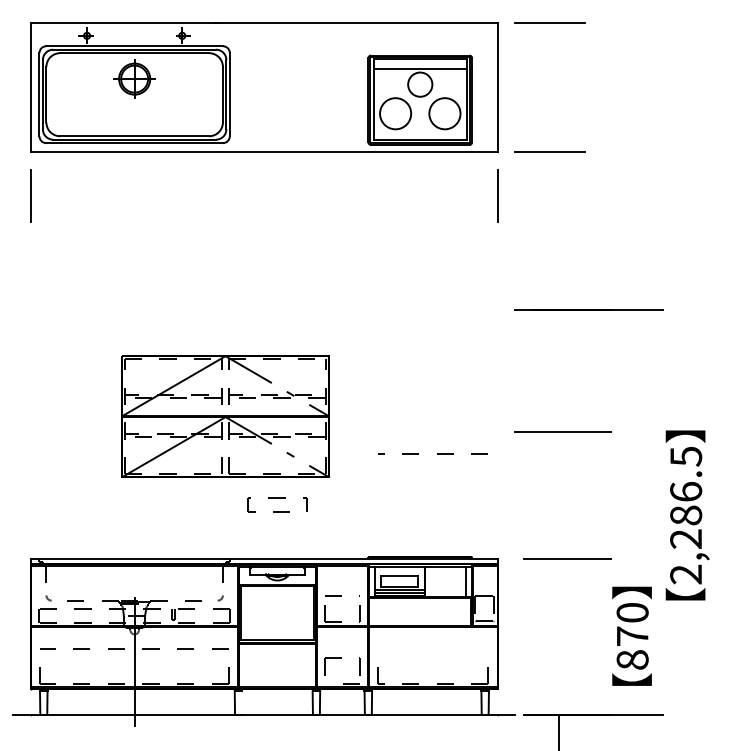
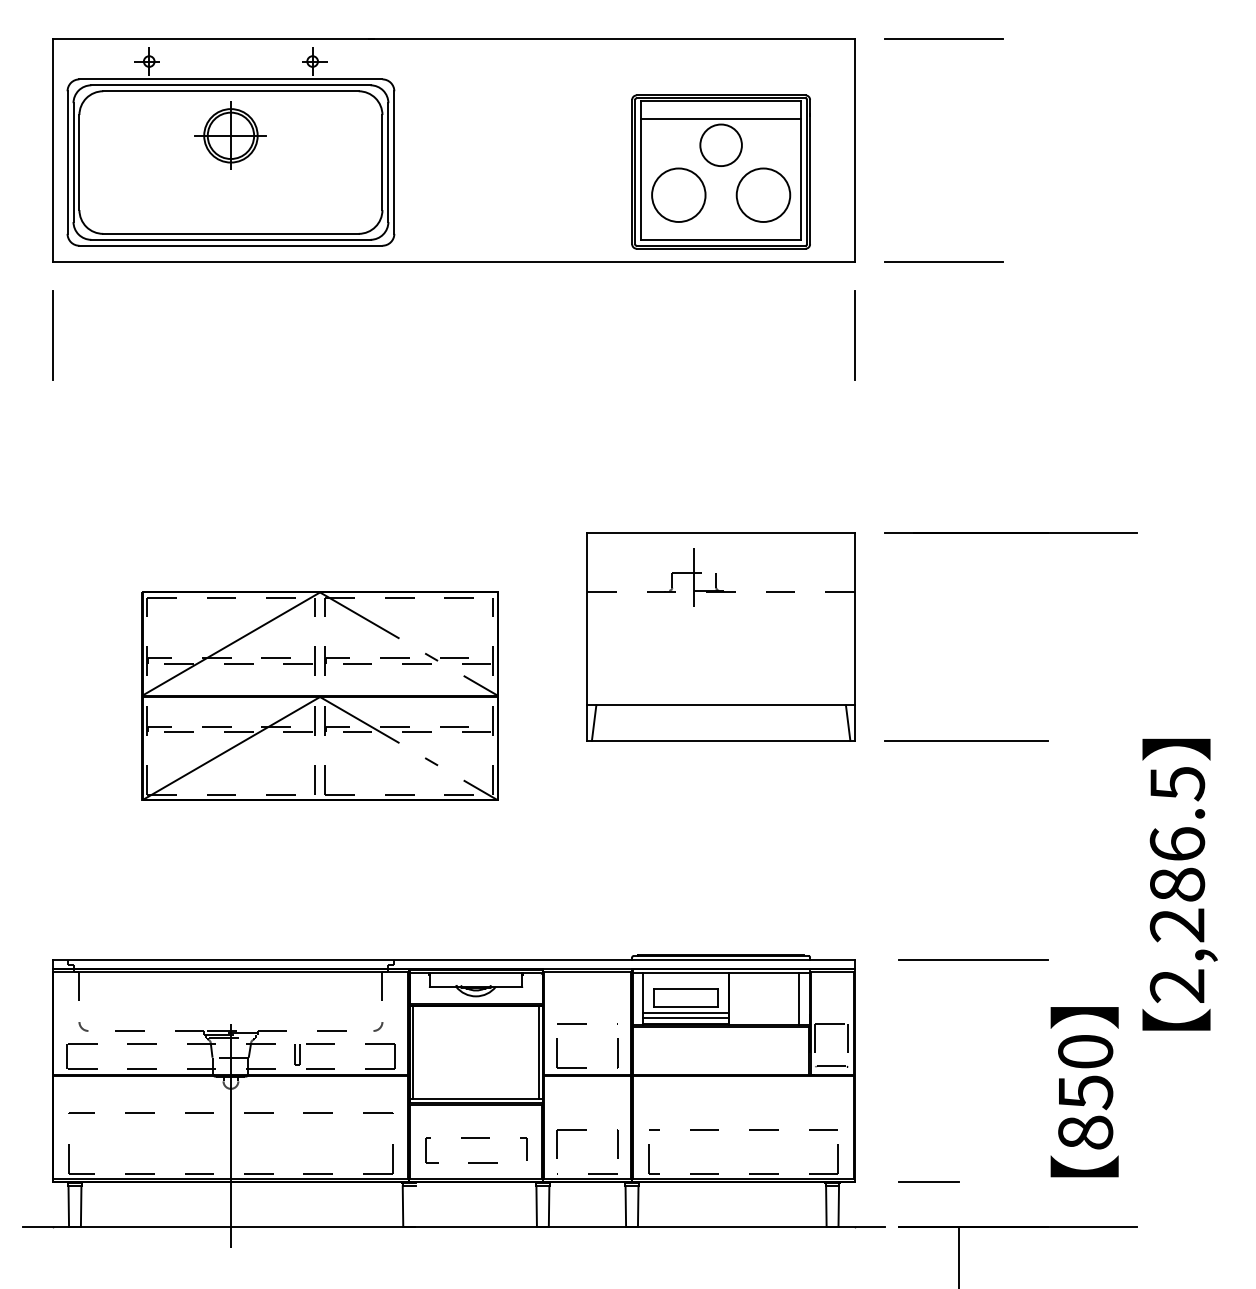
part: (419, 370) -> (719, 635), added
part: (225, 416) -> (319, 695), moved
line: (437, 453) -> (750, 1128), moved
part: (277, 504) -> (476, 1149), moved
text: (632, 636) -> (1085, 1092), 870 -> 850
line: (541, 688) -> (929, 1181), added

